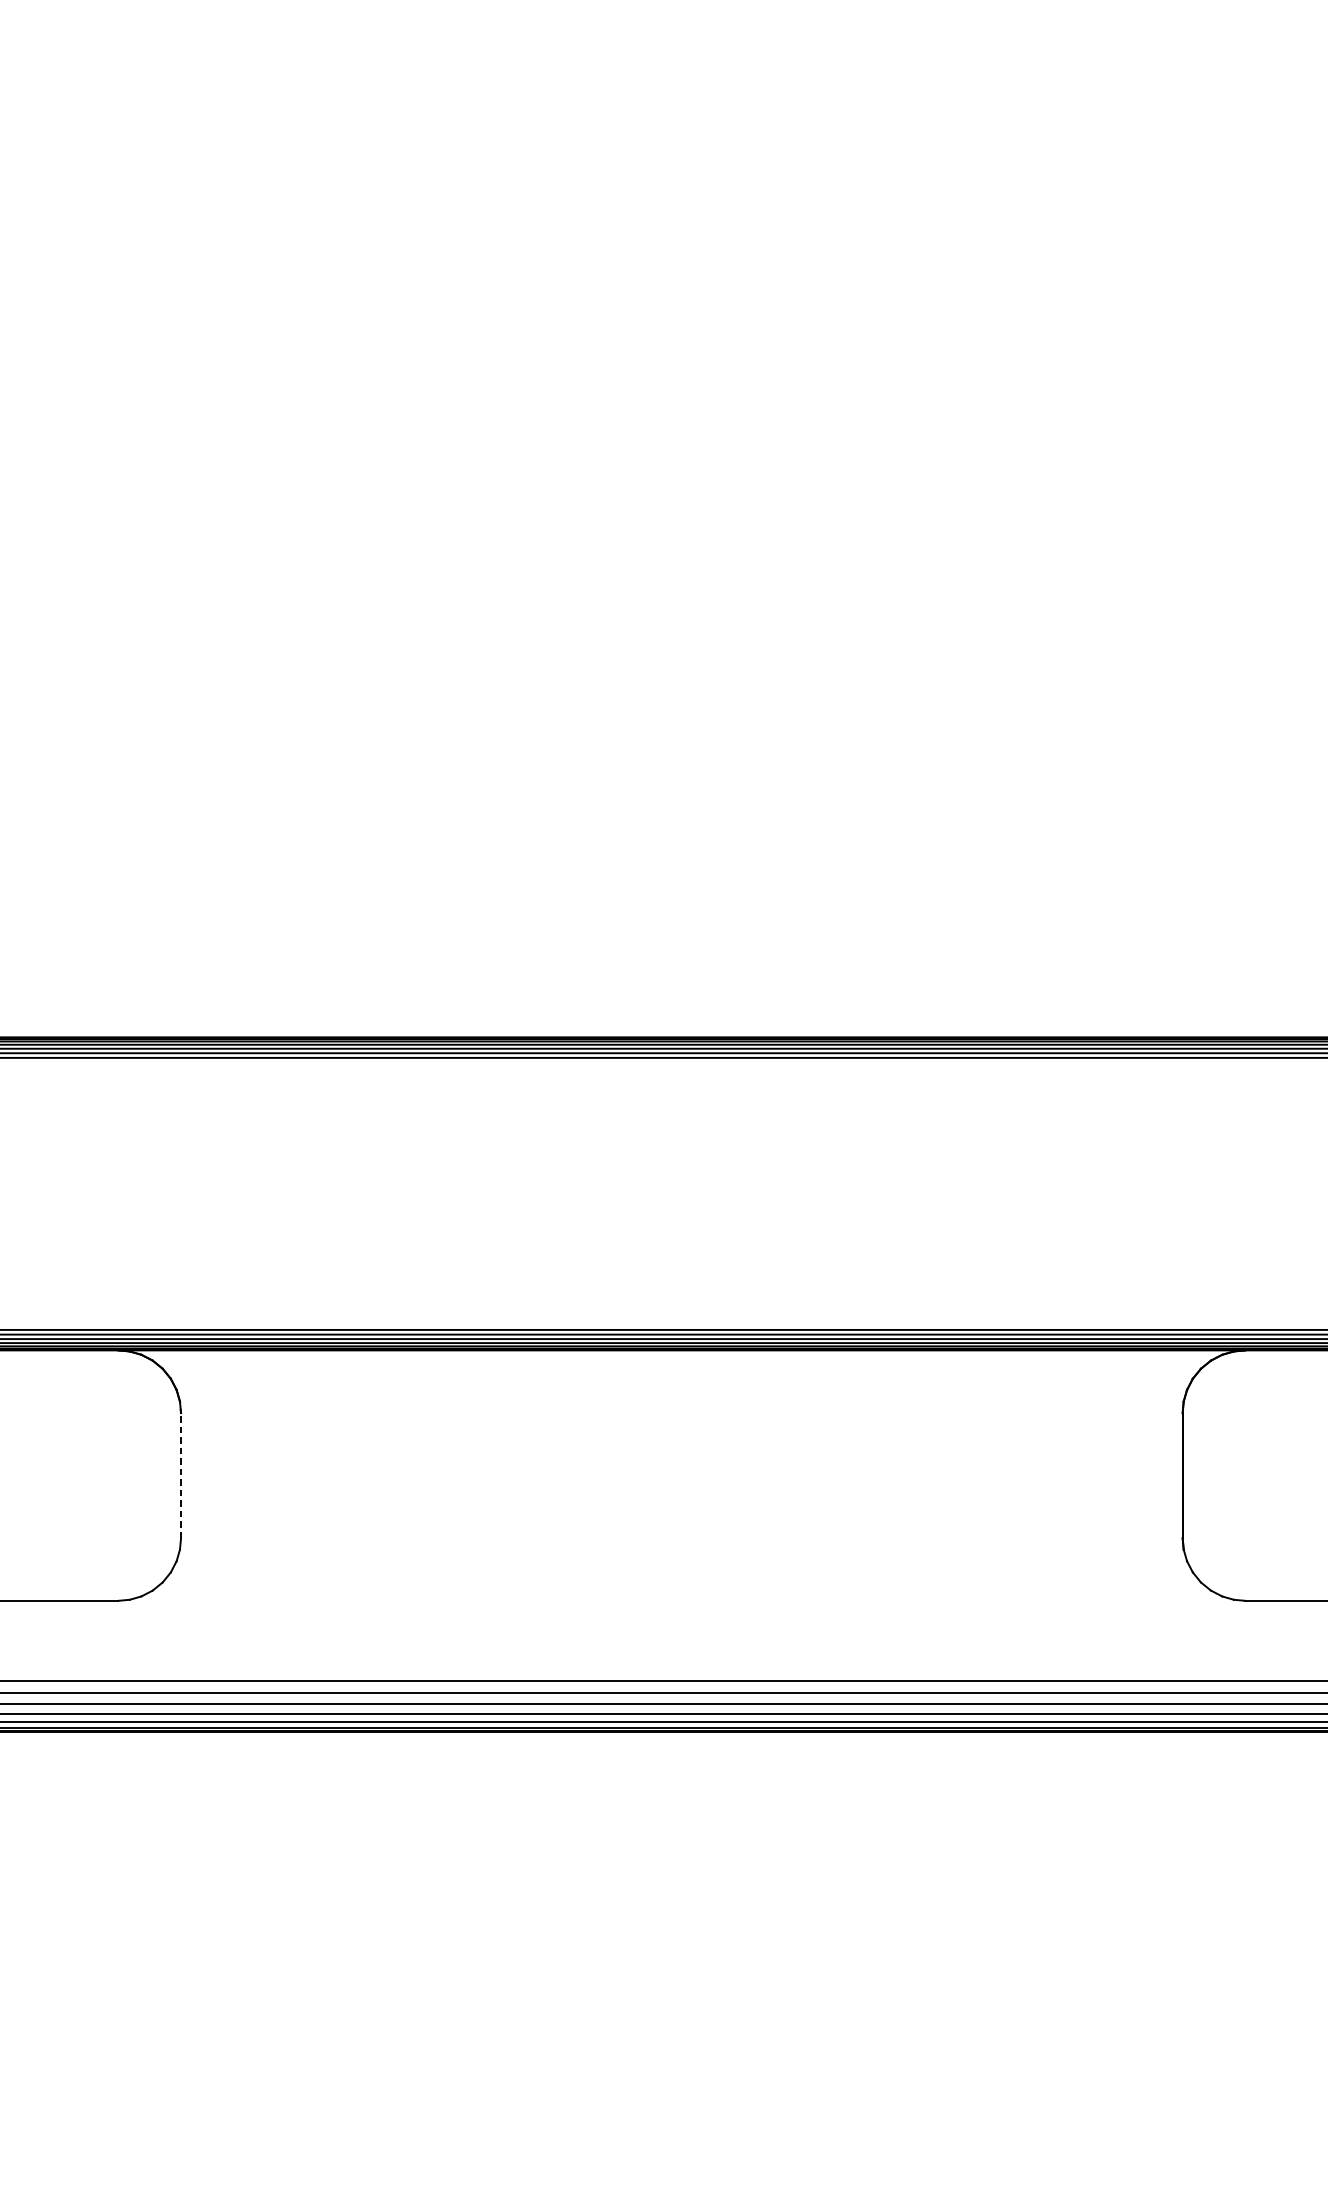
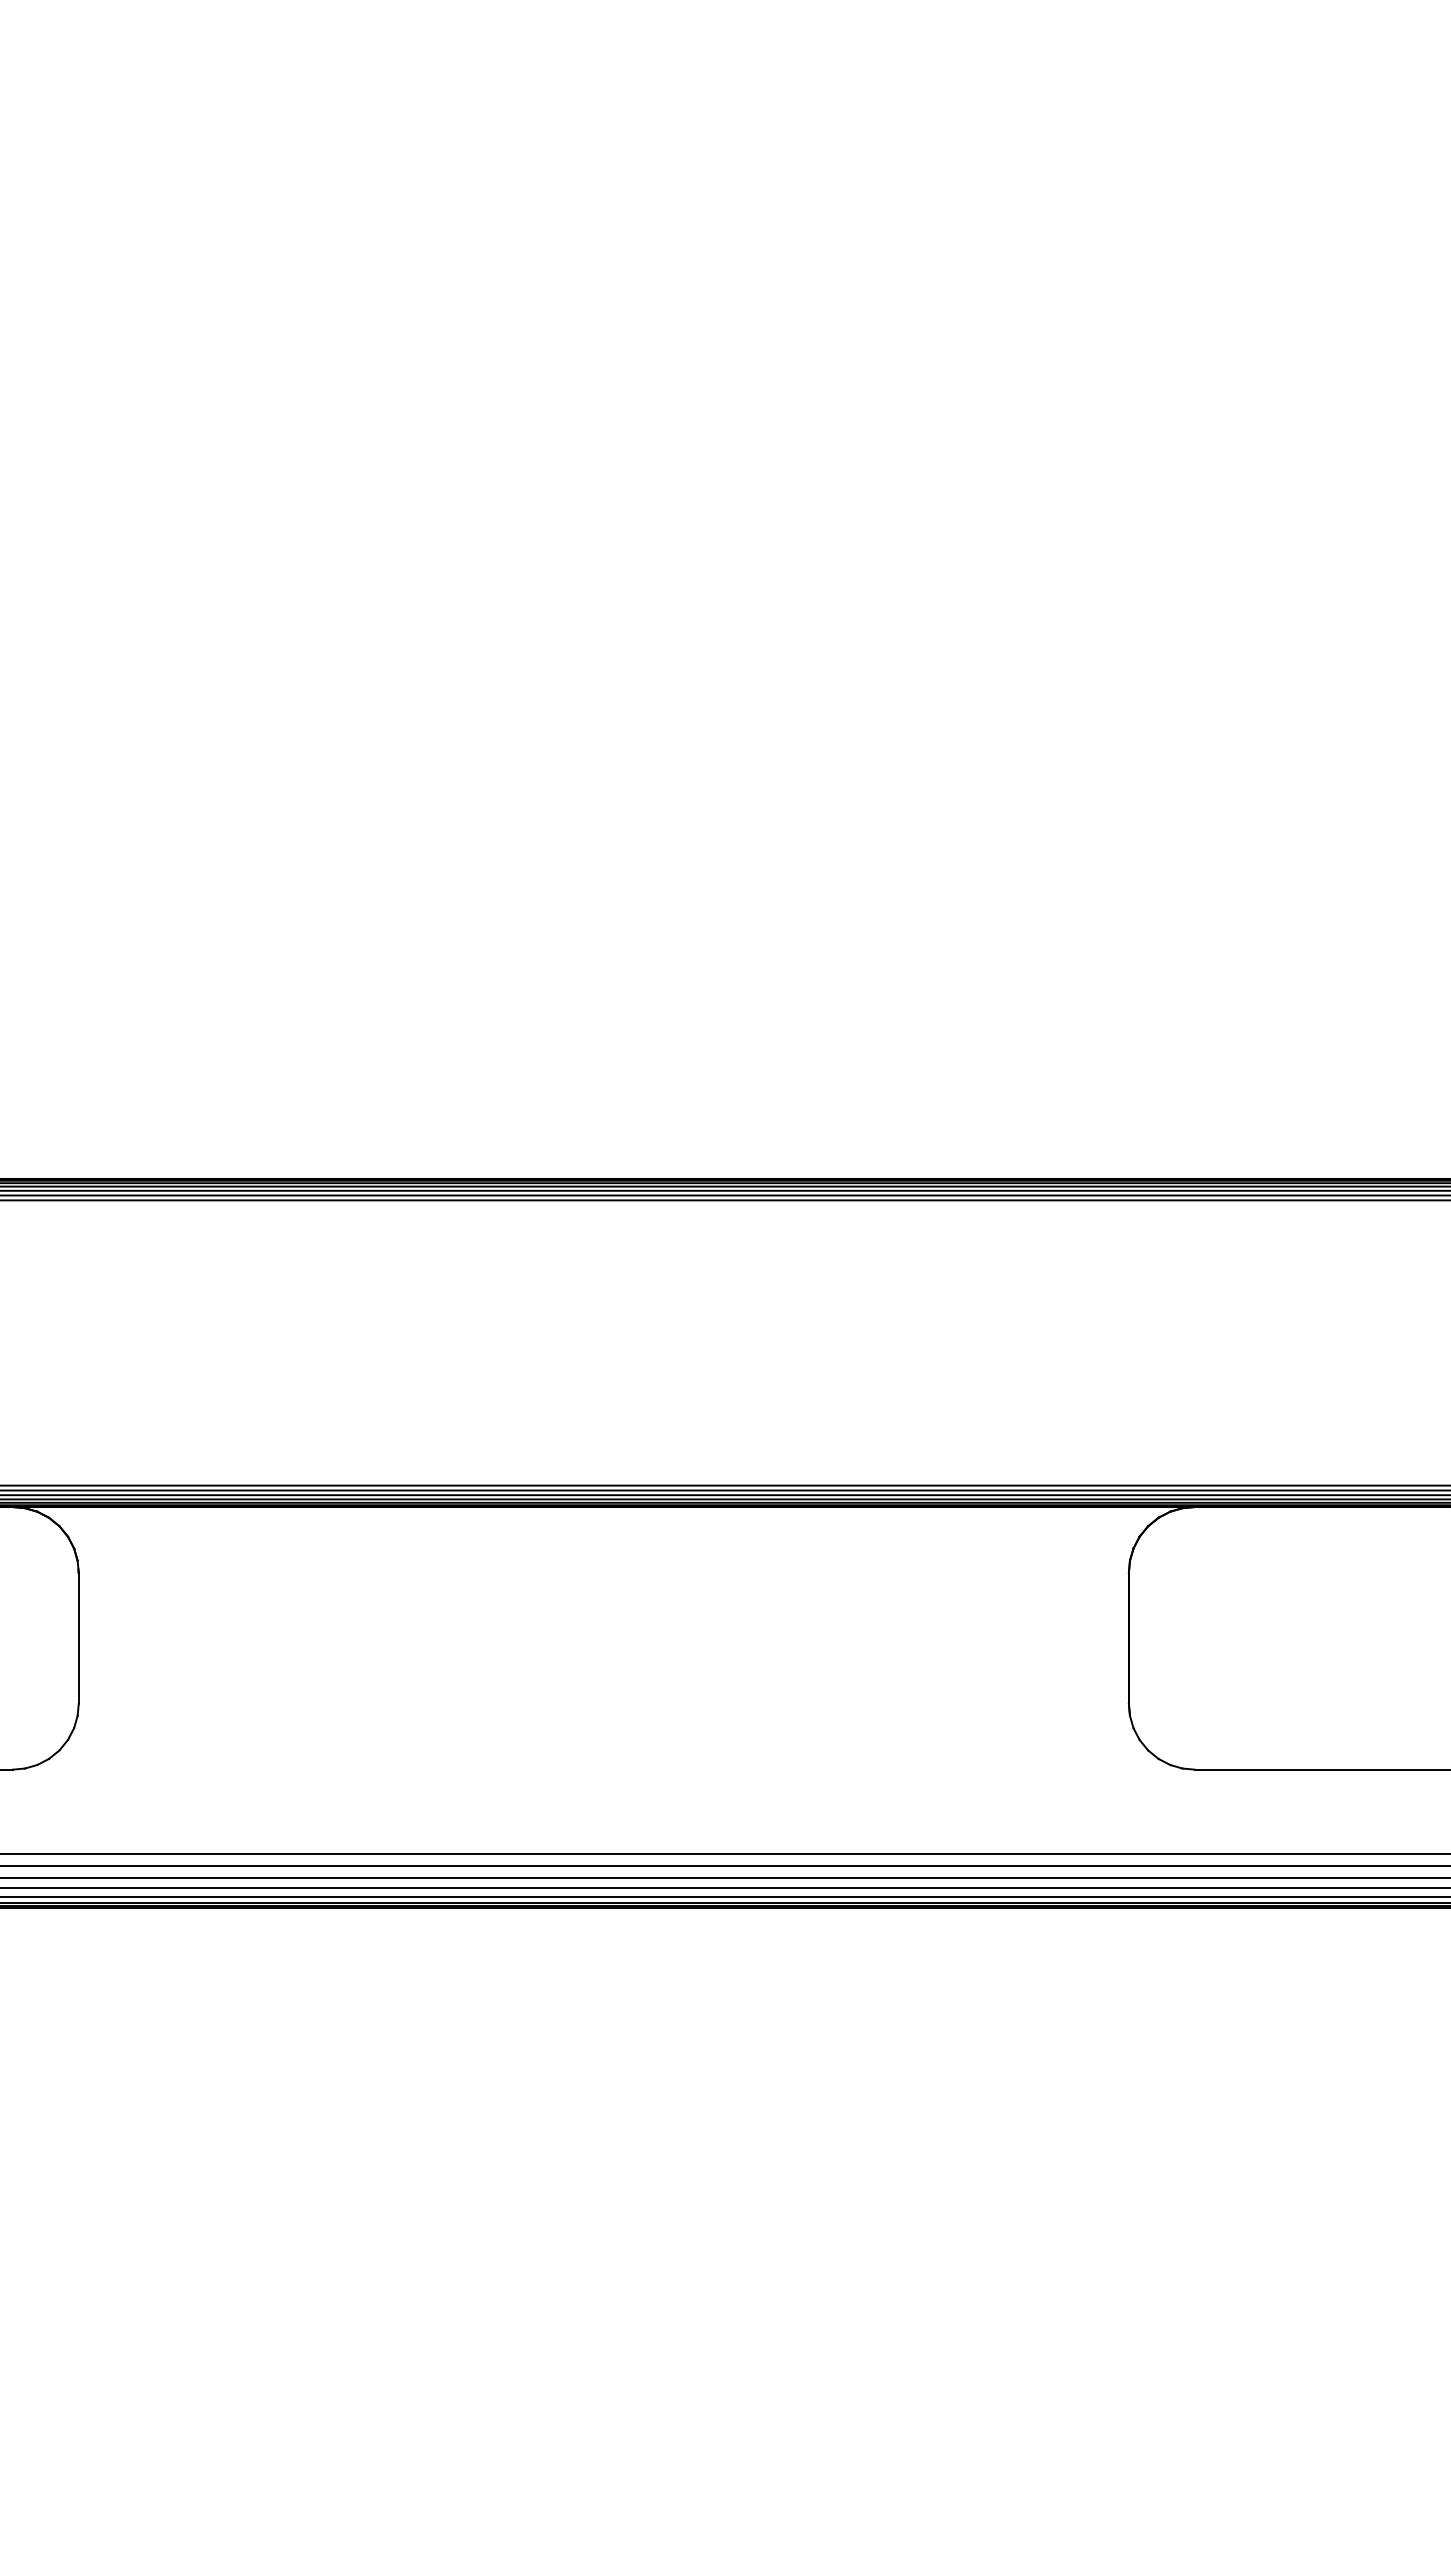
line: (180, 1475) -> (78, 1638), dashed -> solid

